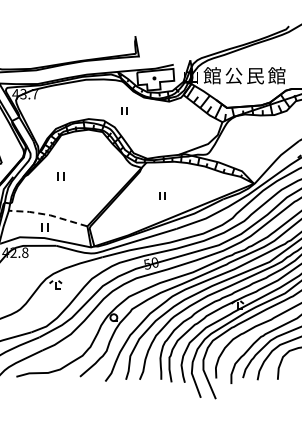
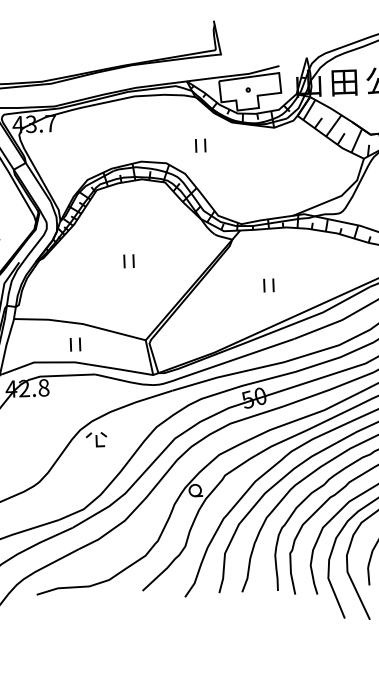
text: (211, 75) -> (342, 81), 館 -> 田
part: (60, 176) -> (127, 261), moved
line: (48, 214) -> (80, 322), dashed -> solid

